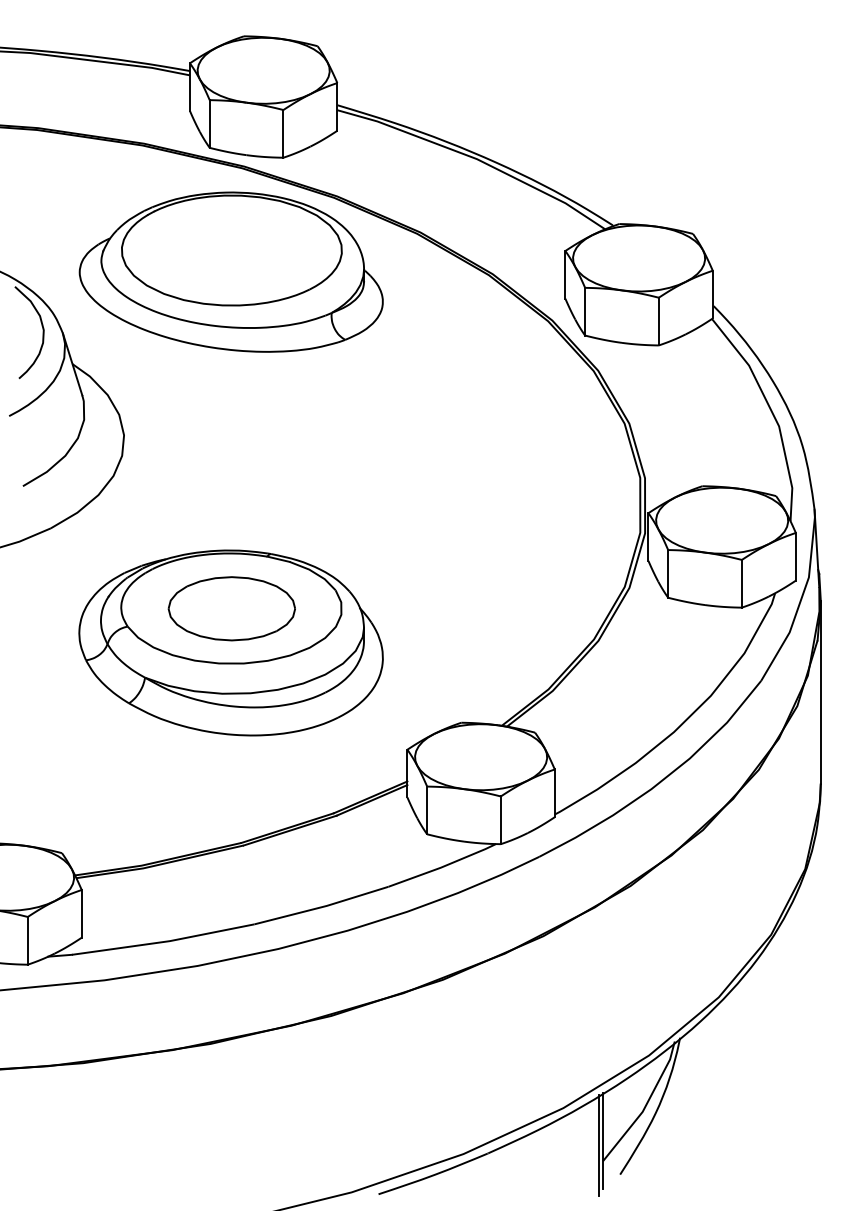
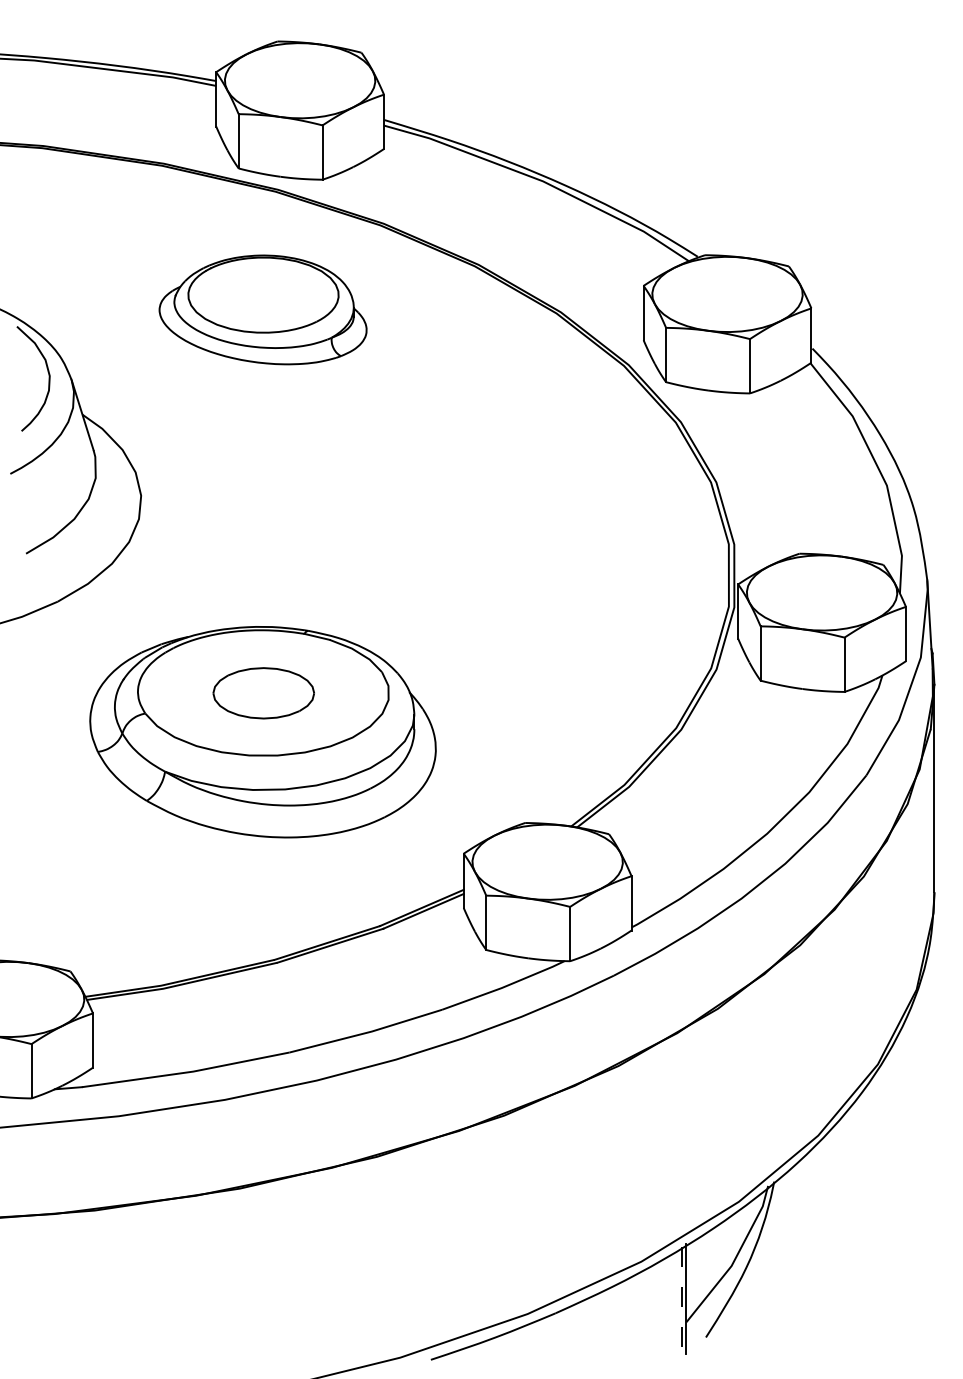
part: (230, 271) -> (262, 309), size x0.6
part: (231, 608) -> (263, 692), size x0.7
line: (598, 1145) -> (681, 1304), solid -> dashed

